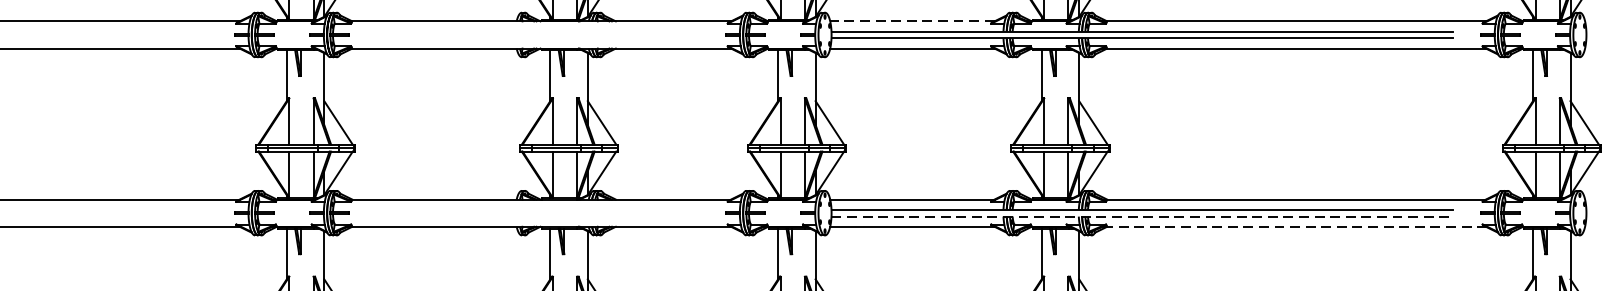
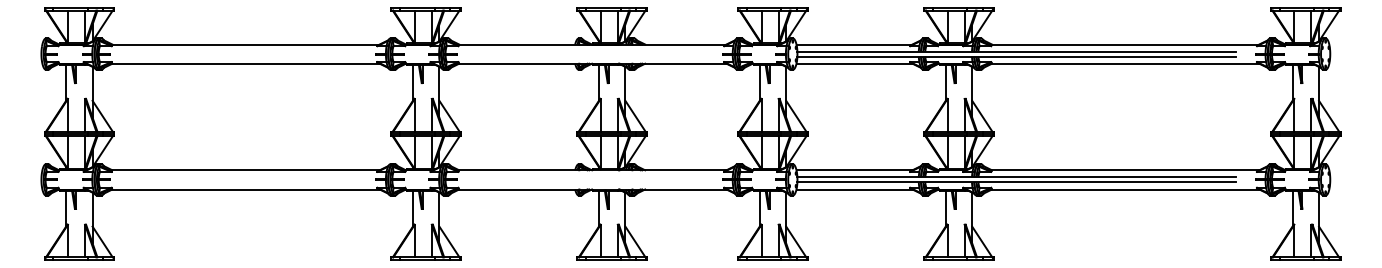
line: (912, 21) -> (854, 44), dashed -> solid
line: (1143, 216) -> (1017, 182), dashed -> solid
line: (1294, 226) -> (1124, 189), dashed -> solid

